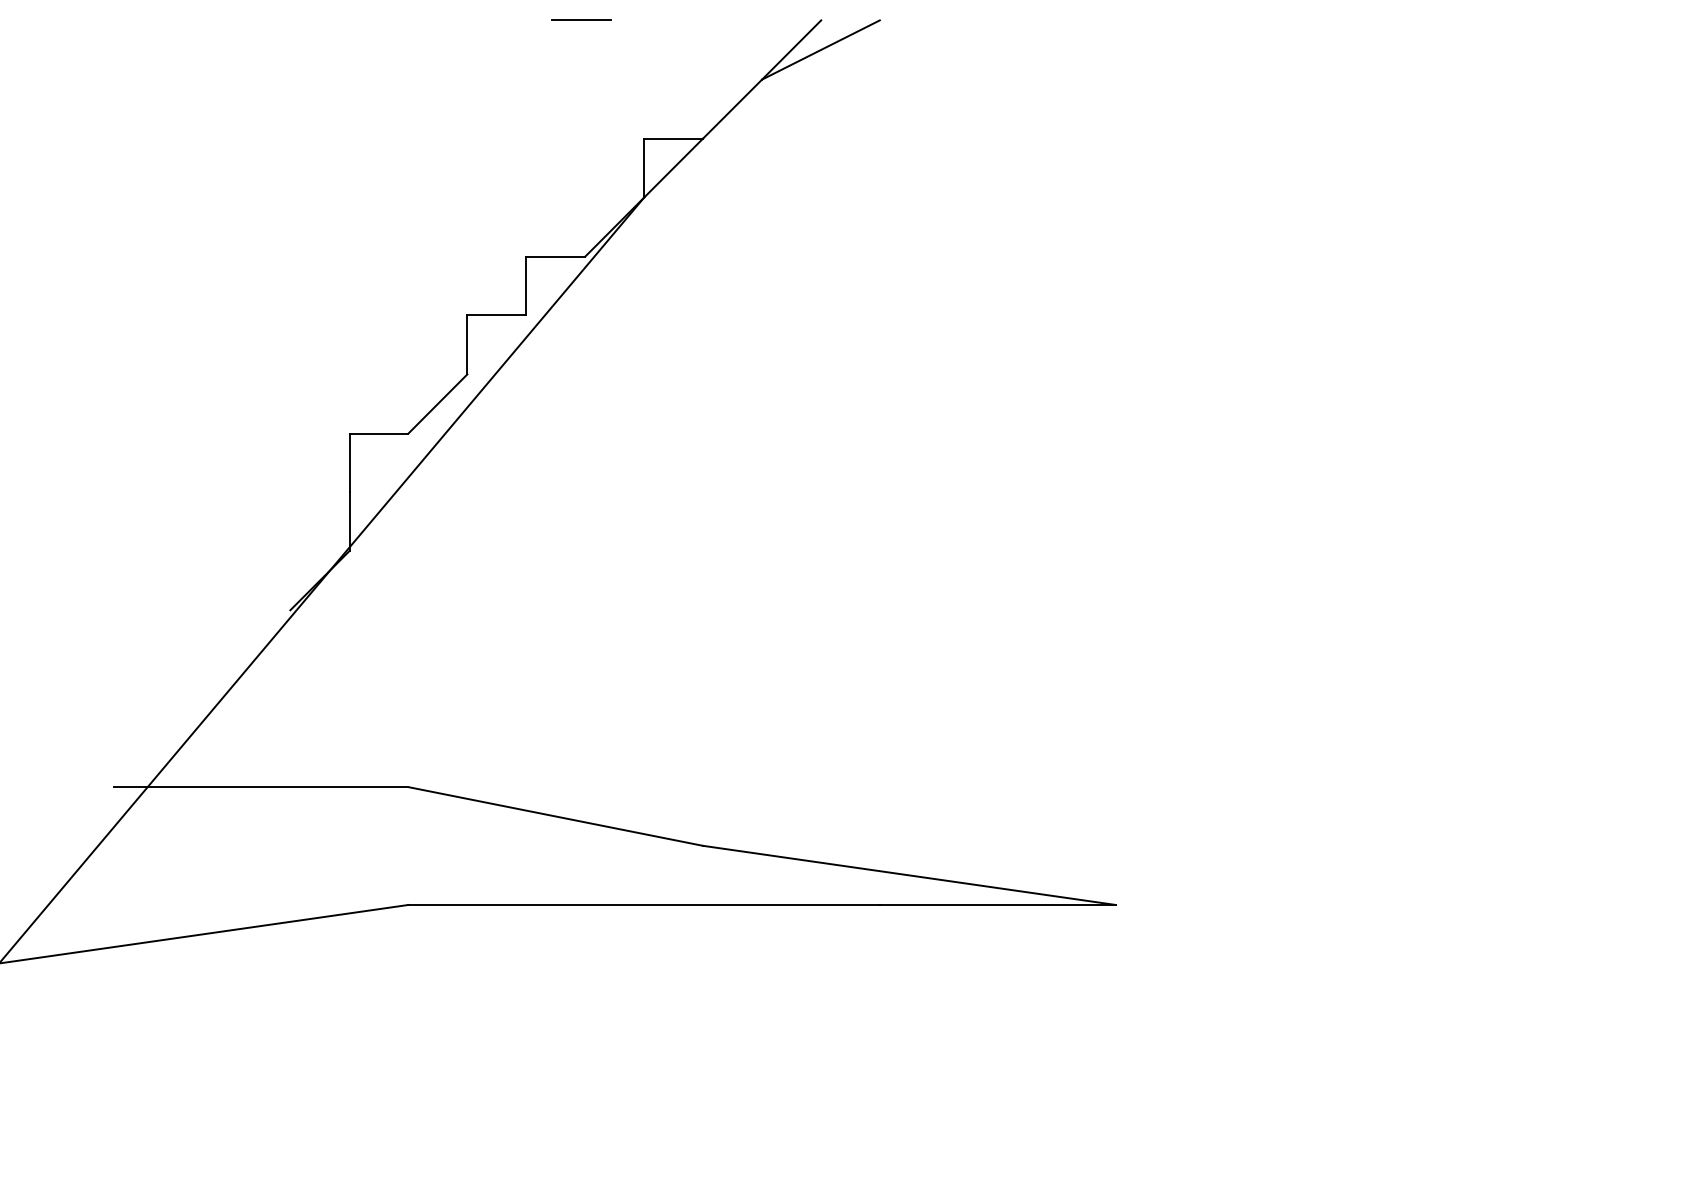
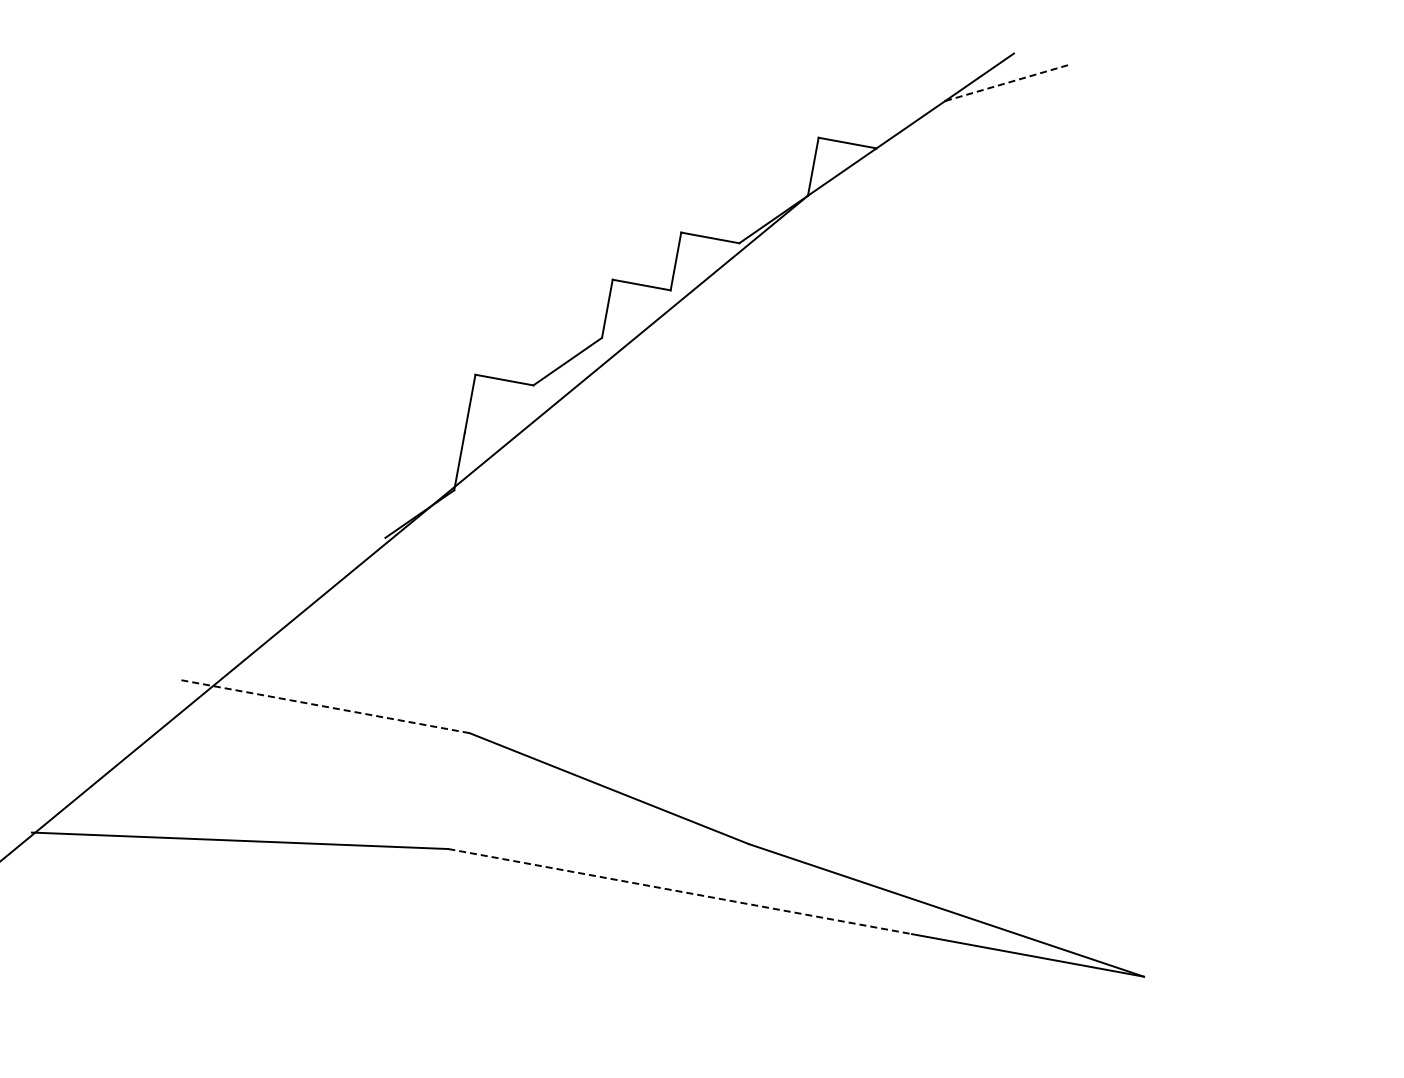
line: (580, 20) -> (777, 10), removed
line: (820, 50) -> (1007, 82), solid -> dashed
line: (260, 787) -> (324, 706), solid -> dashed
line: (644, 904) -> (680, 891), solid -> dashed

